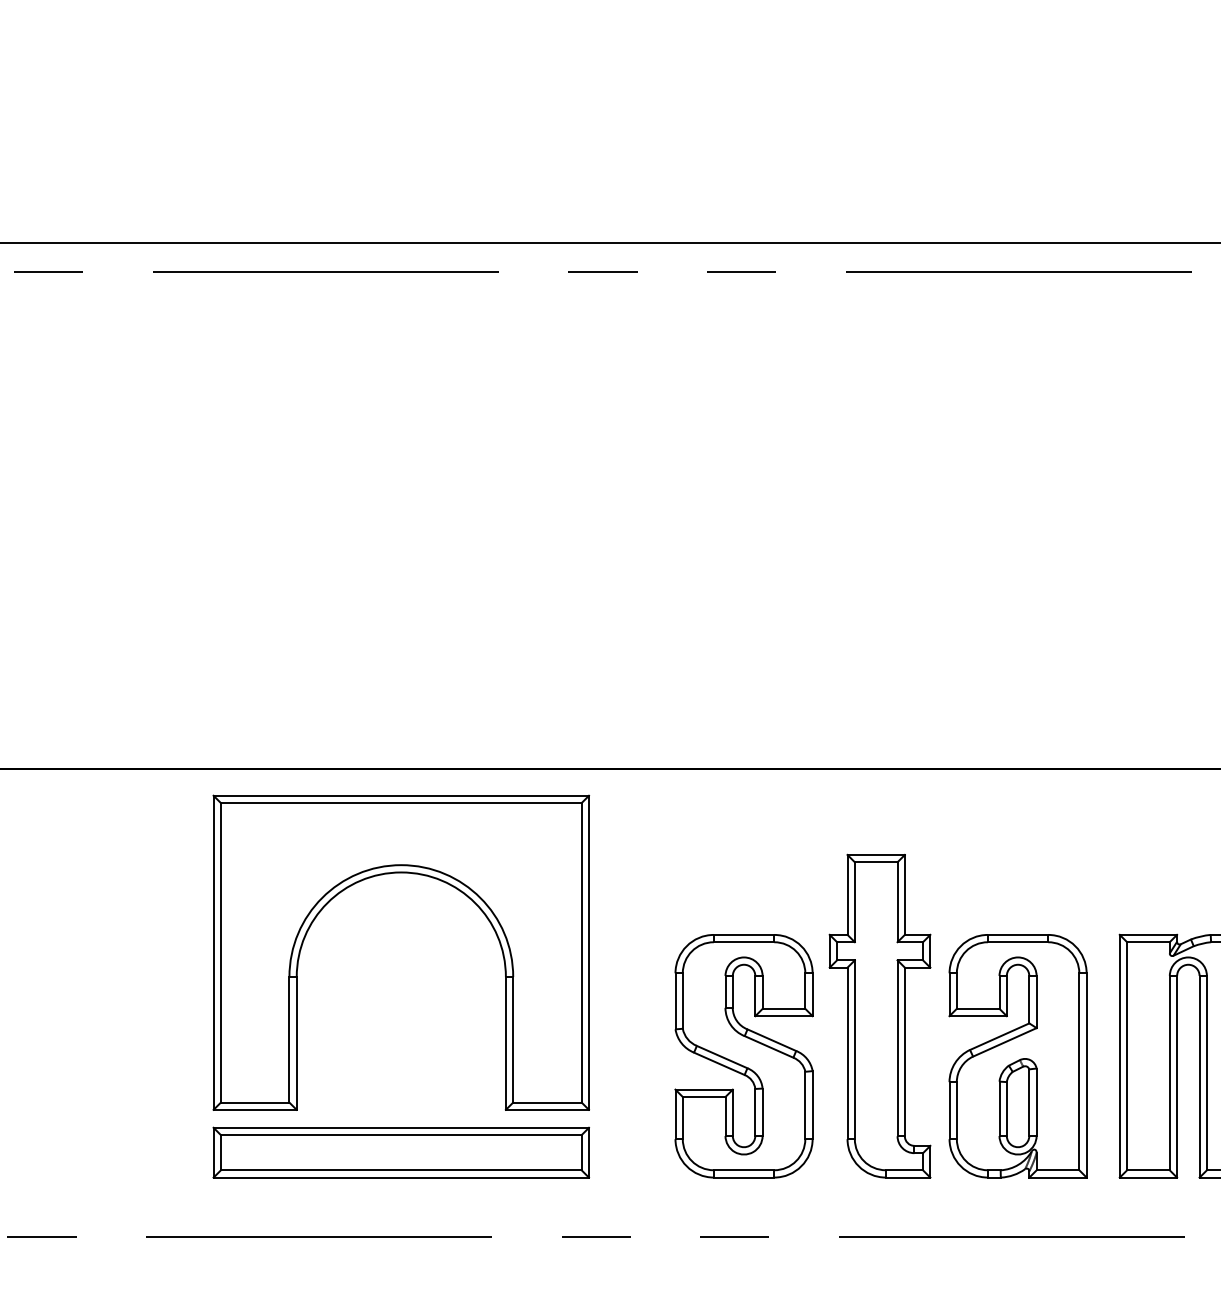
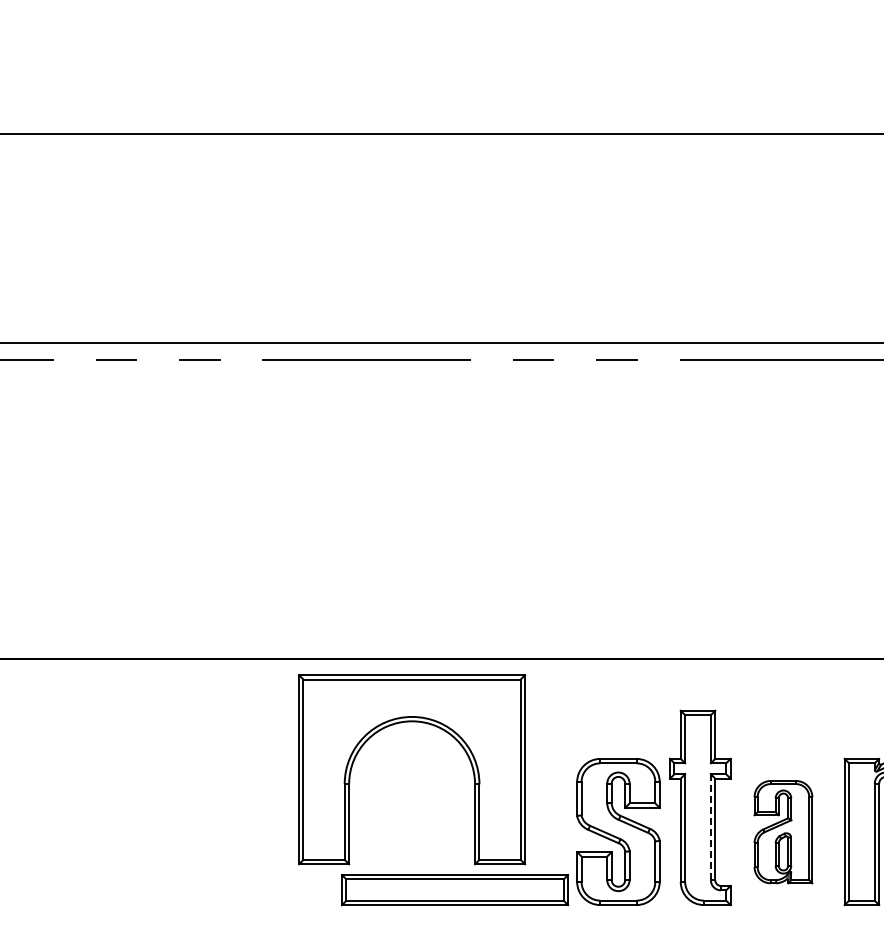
line: (896, 1048) -> (710, 827), solid -> dashed
part: (1018, 1057) -> (783, 832), size x0.7
part: (402, 1153) -> (455, 890), moved

